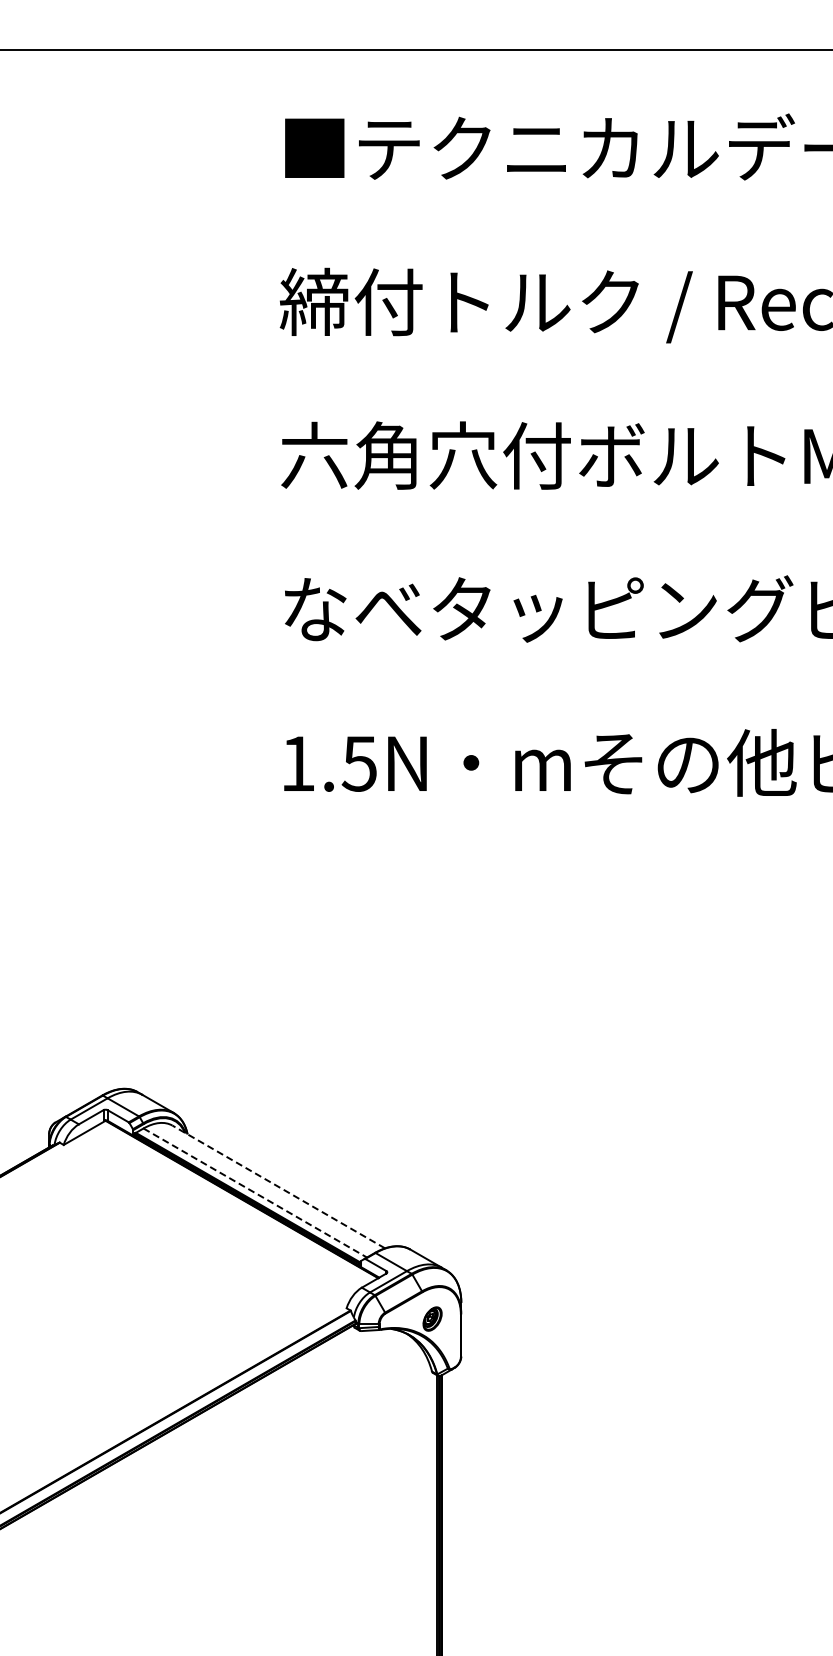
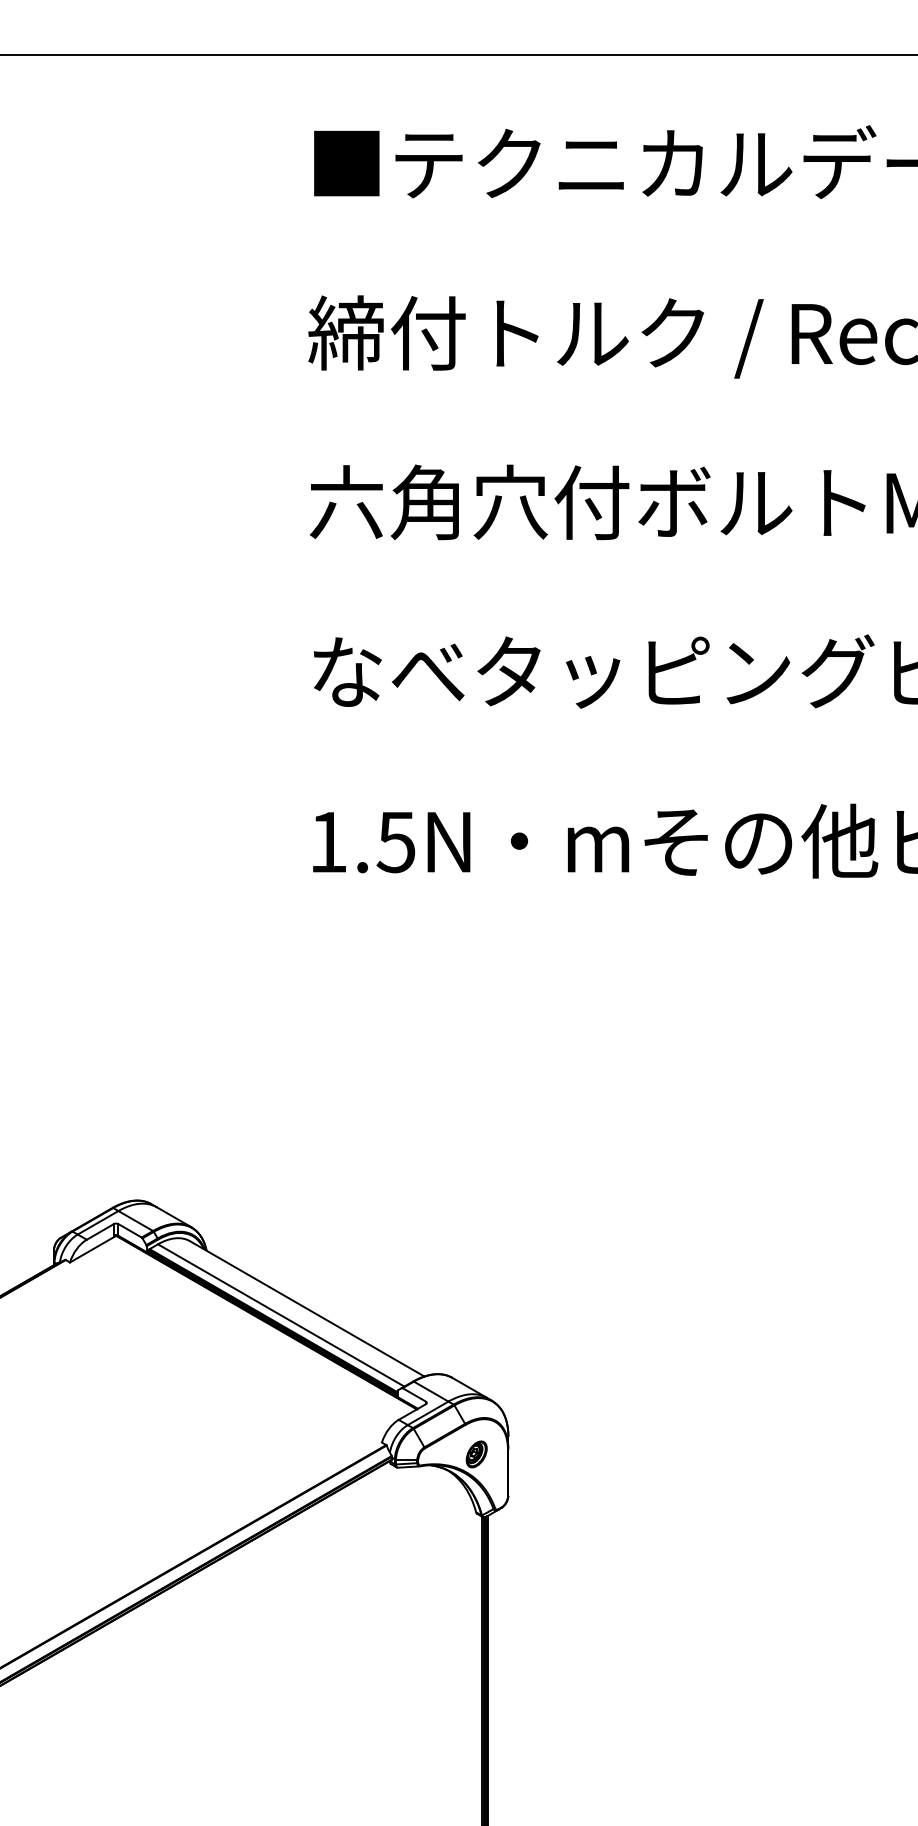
line: (278, 1186) -> (306, 1308), dashed -> solid
line: (255, 1193) -> (281, 1316), dashed -> solid

